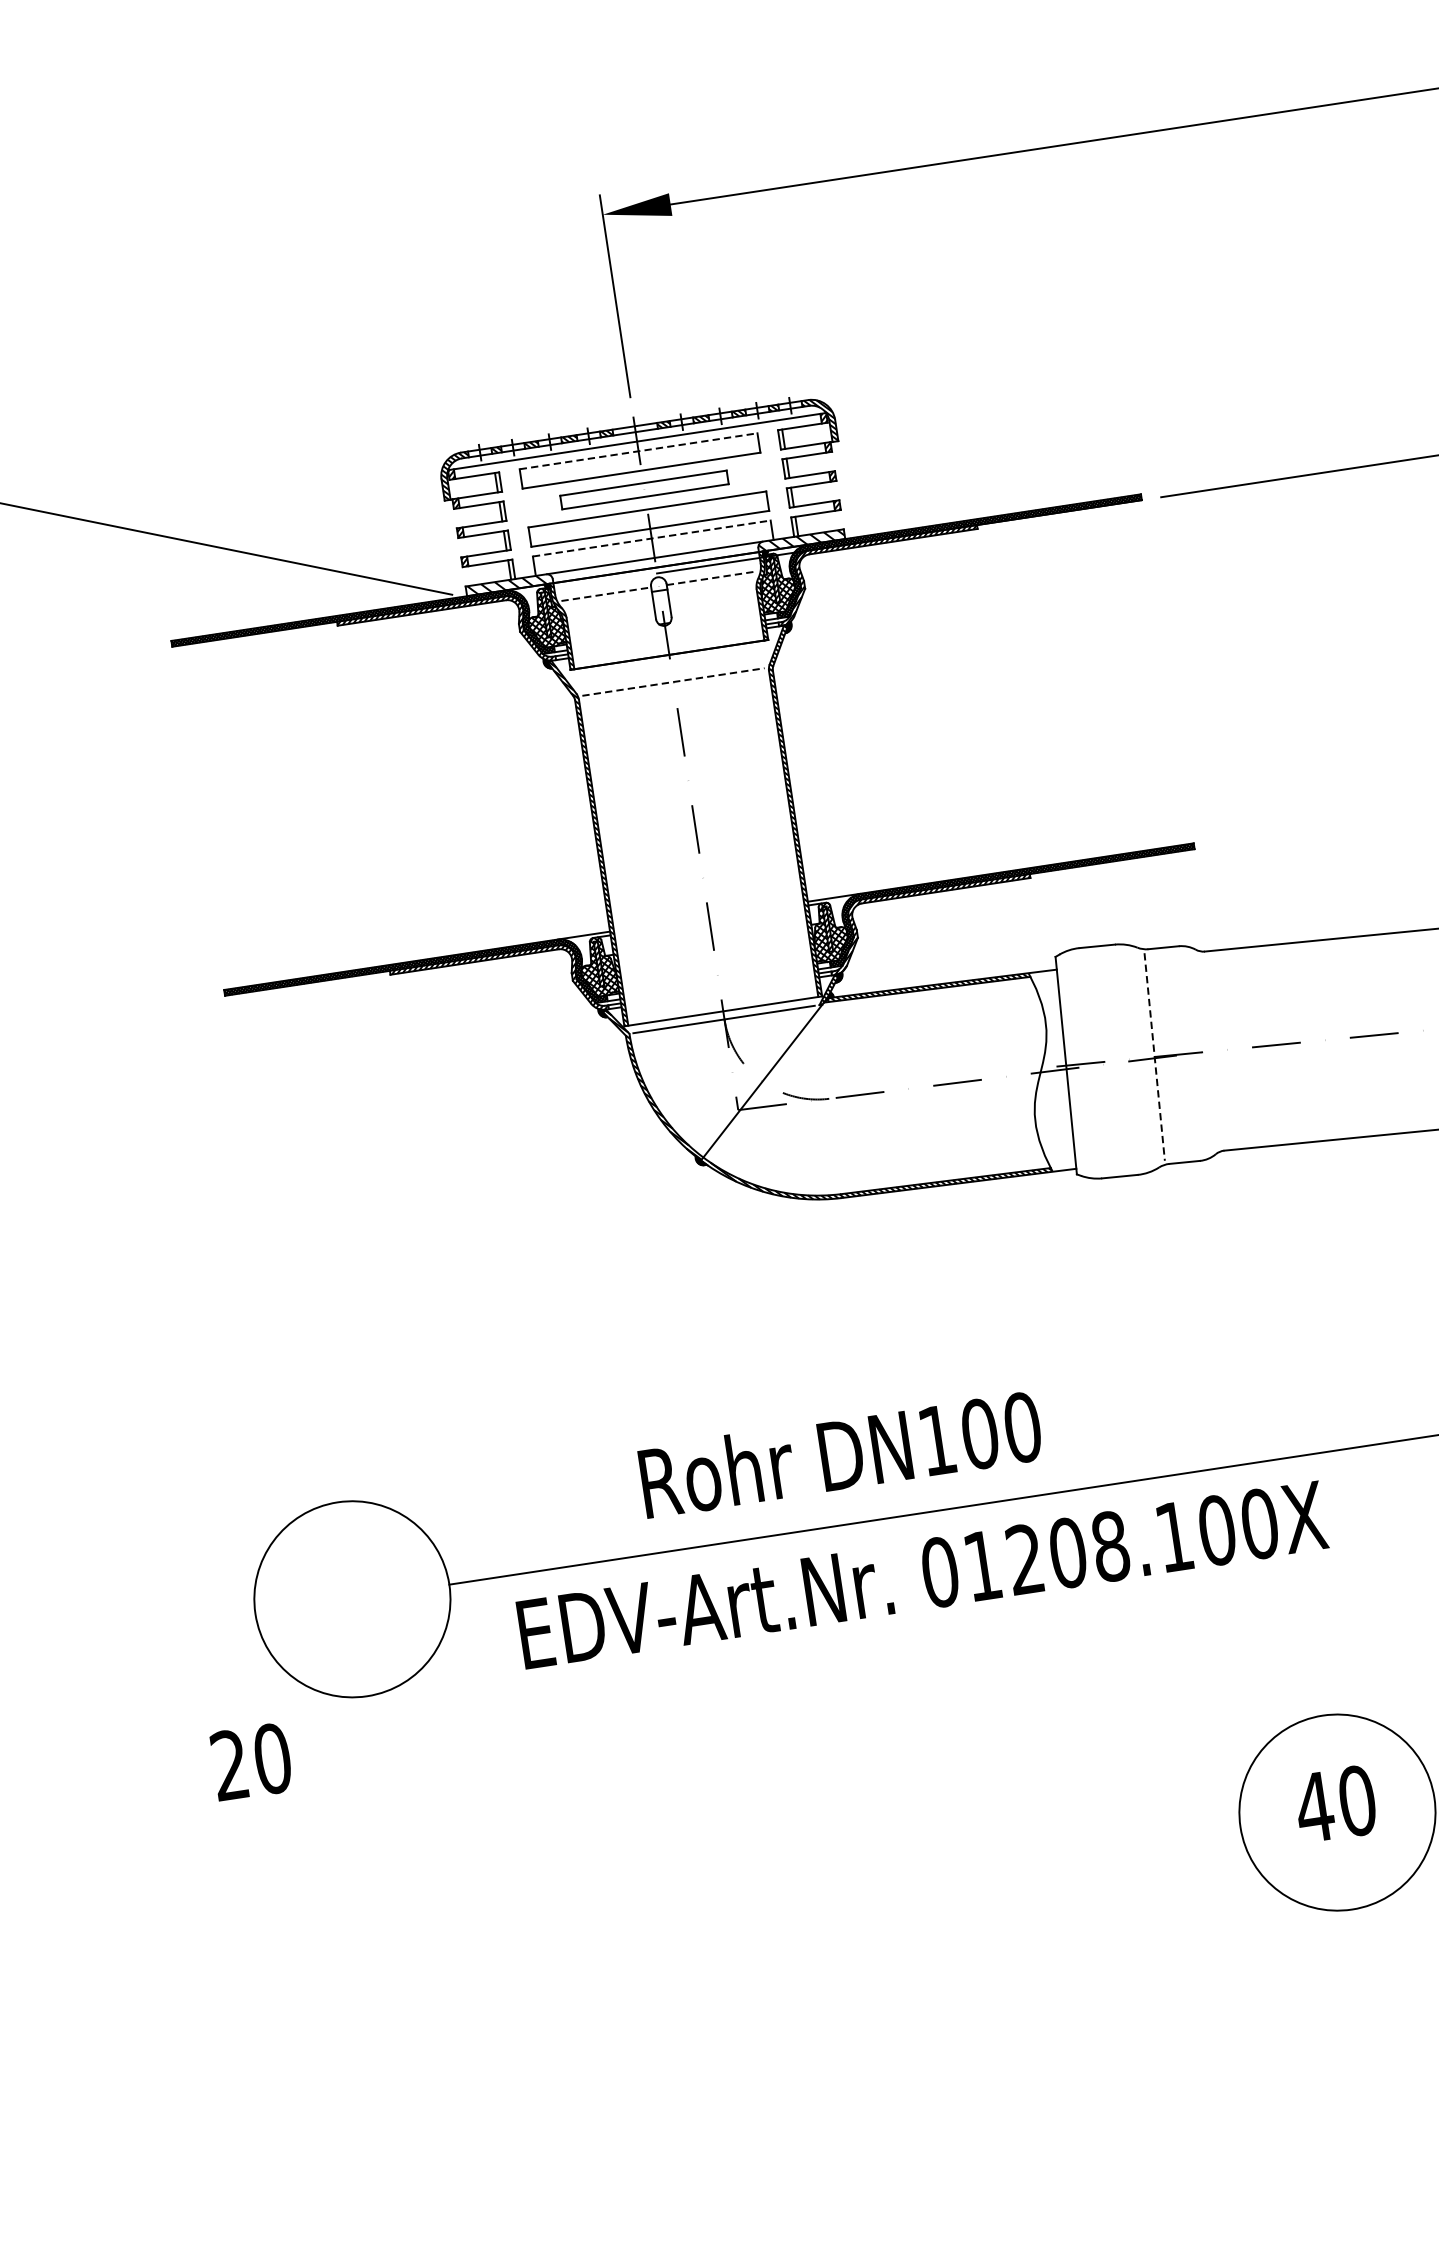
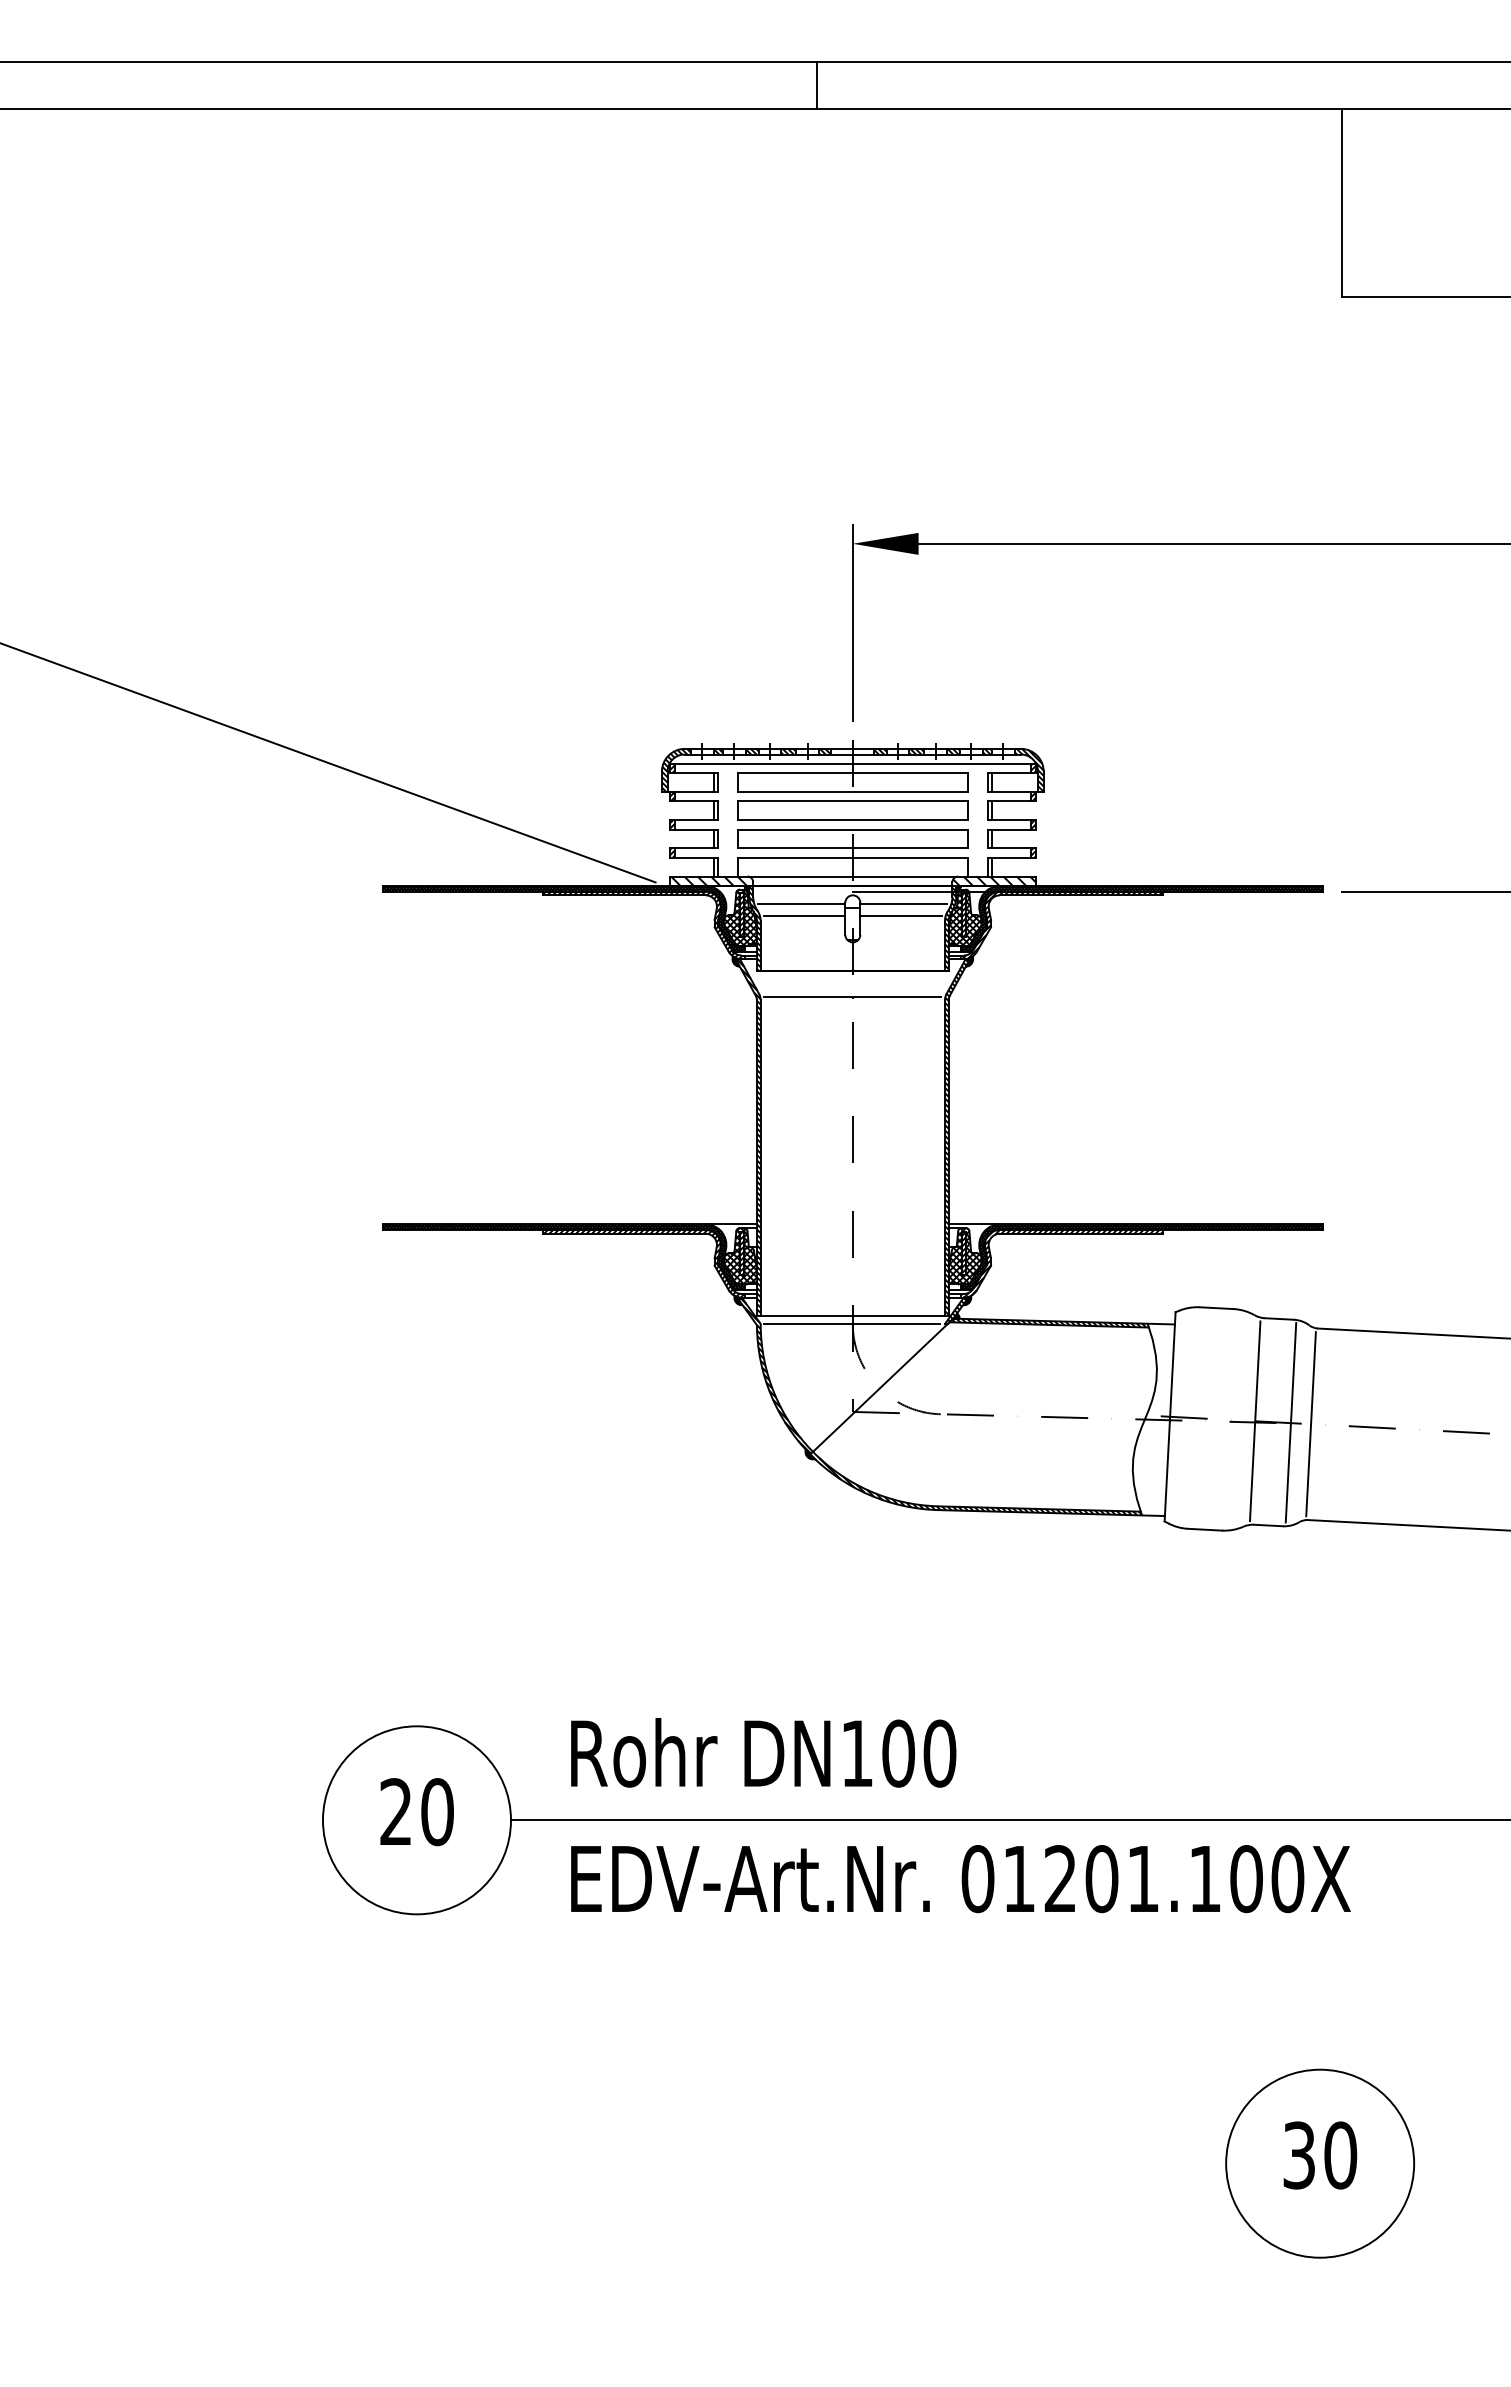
line: (639, 451) -> (853, 773), dashed -> solid
part: (644, 489) -> (852, 810), size x1.43
line: (652, 538) -> (853, 857), dashed -> solid
line: (711, 578) -> (903, 904), dashed -> solid
line: (709, 590) -> (900, 915), added
line: (606, 594) -> (801, 904), dashed -> solid
line: (610, 605) -> (804, 915), added
line: (674, 681) -> (853, 996), dashed -> solid
line: (1212, 1051) -> (1310, 1424), added
line: (1191, 1052) -> (1290, 1422), added
line: (1155, 1057) -> (1255, 1421), dashed -> solid
text: (840, 1453) -> (763, 1752), moved
text: (1110, 1547) -> (1143, 1879), 01208.100X -> 01201.100X
text: (251, 1762) -> (416, 1812), moved
text: (1314, 1807) -> (1299, 2155), 40 -> 30

